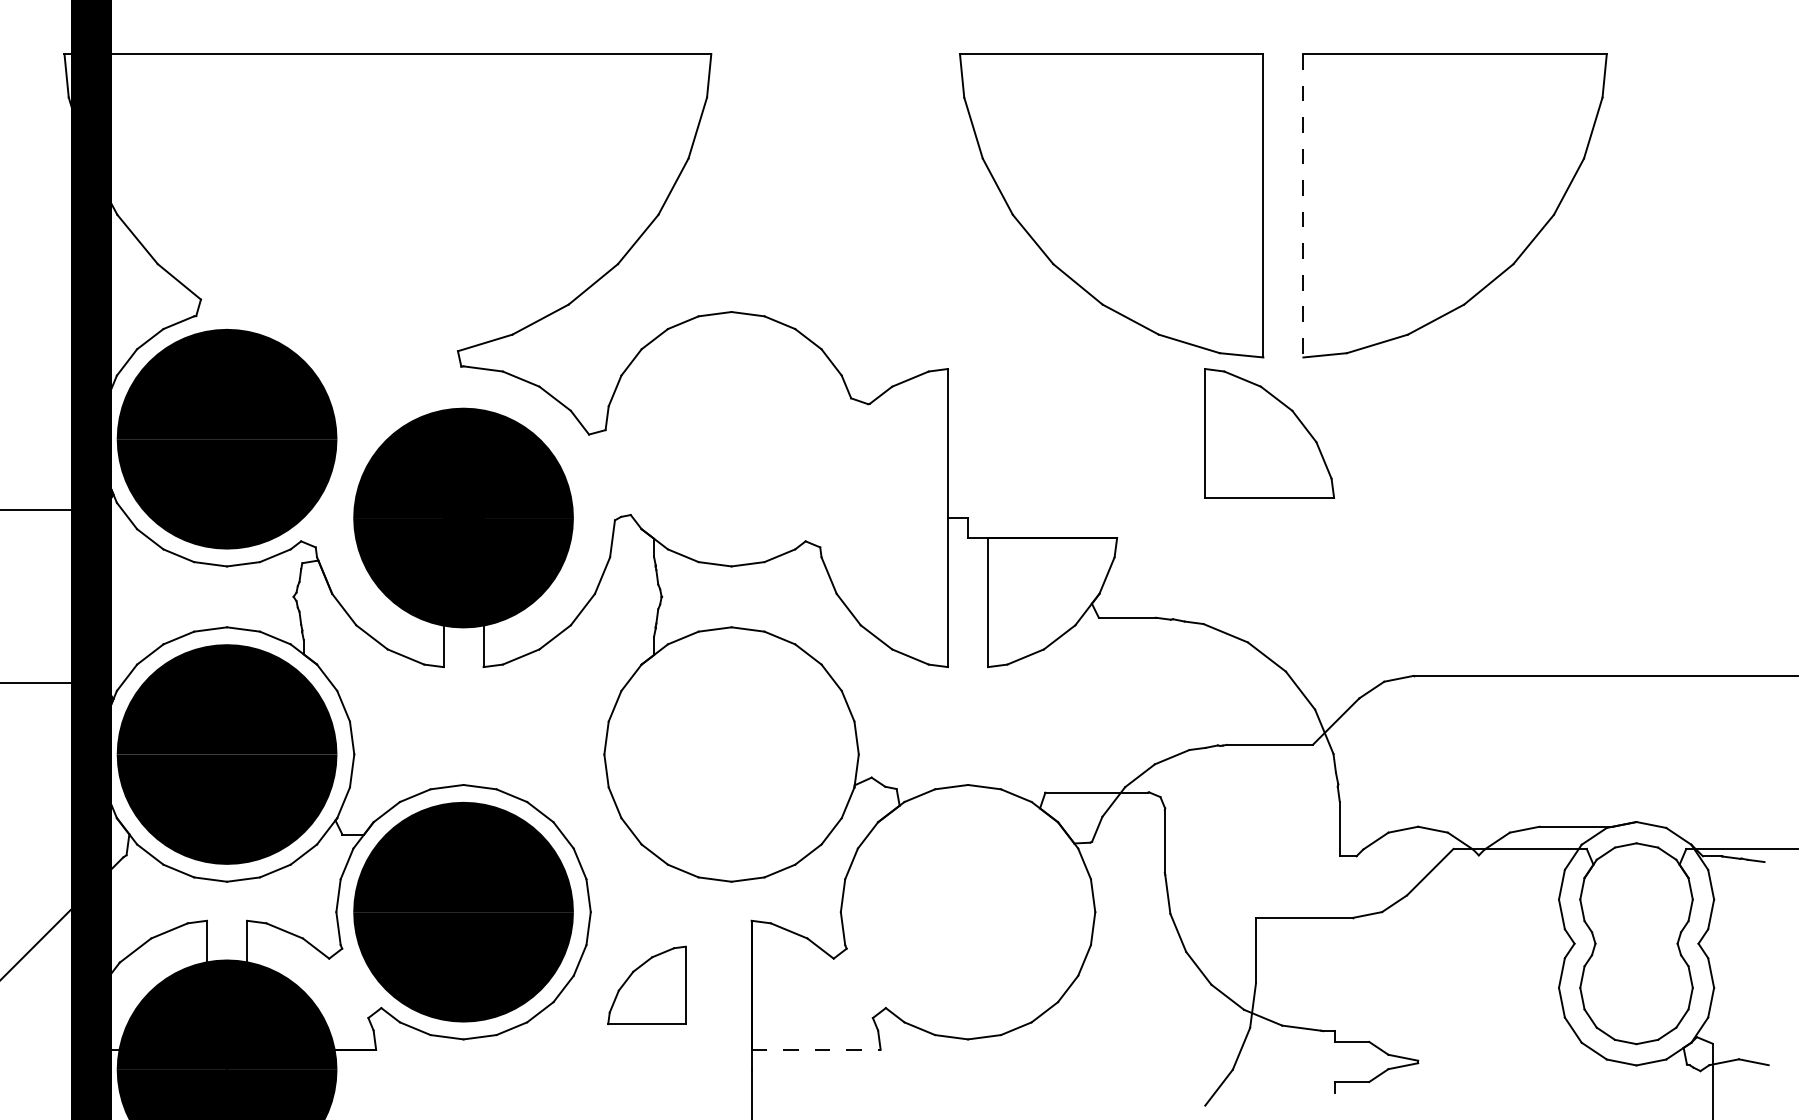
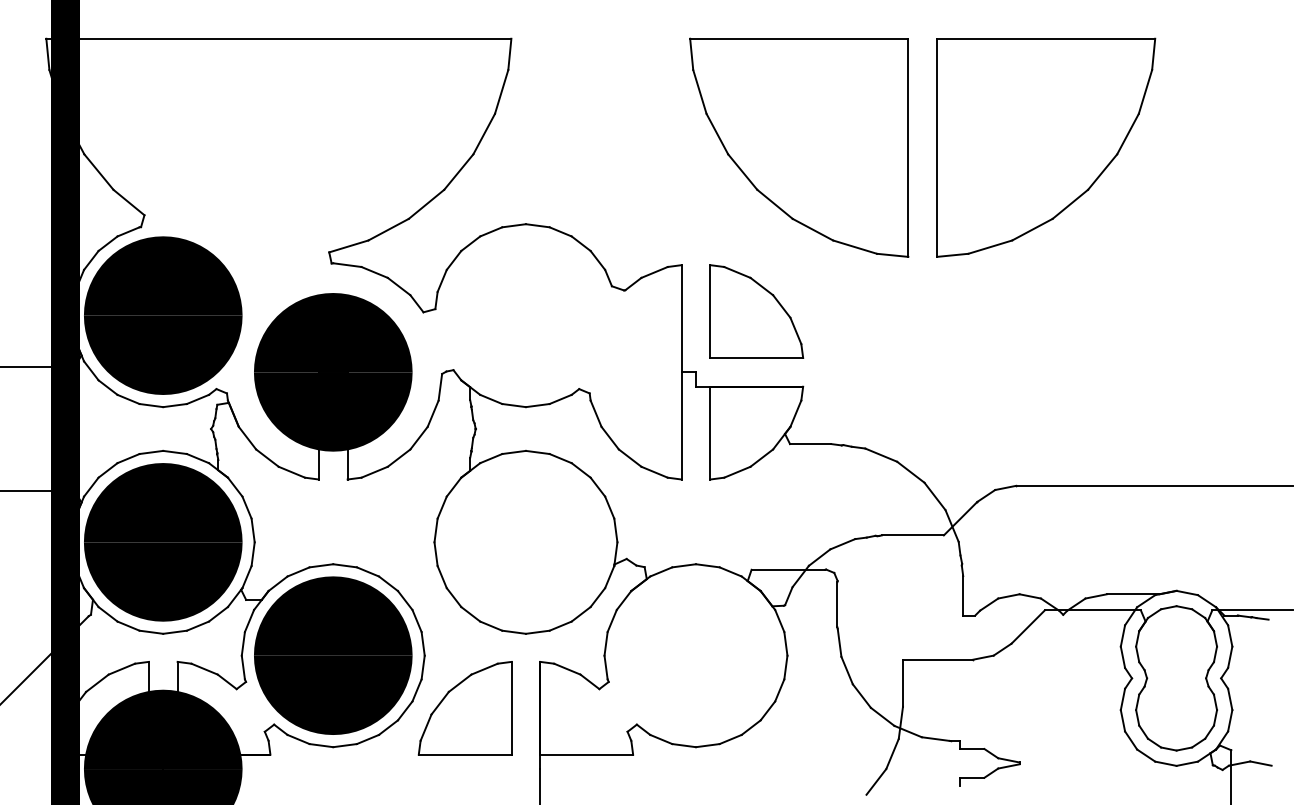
line: (1303, 206) -> (937, 148), dashed -> solid
part: (1269, 433) -> (756, 311), moved
part: (646, 985) -> (464, 708), size x1.67
line: (817, 1049) -> (587, 754), dashed -> solid

